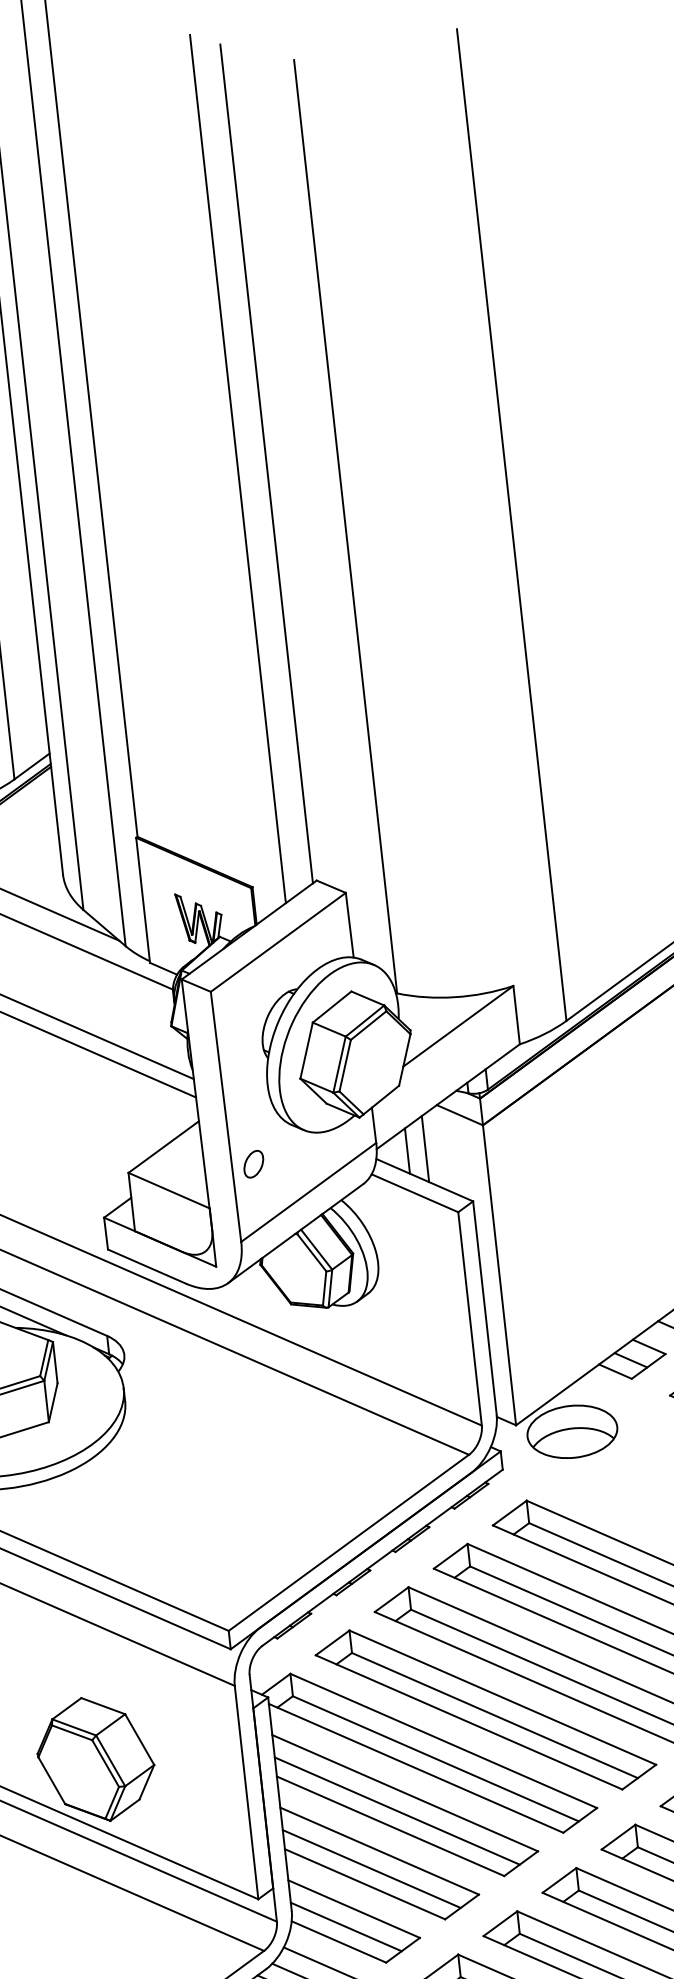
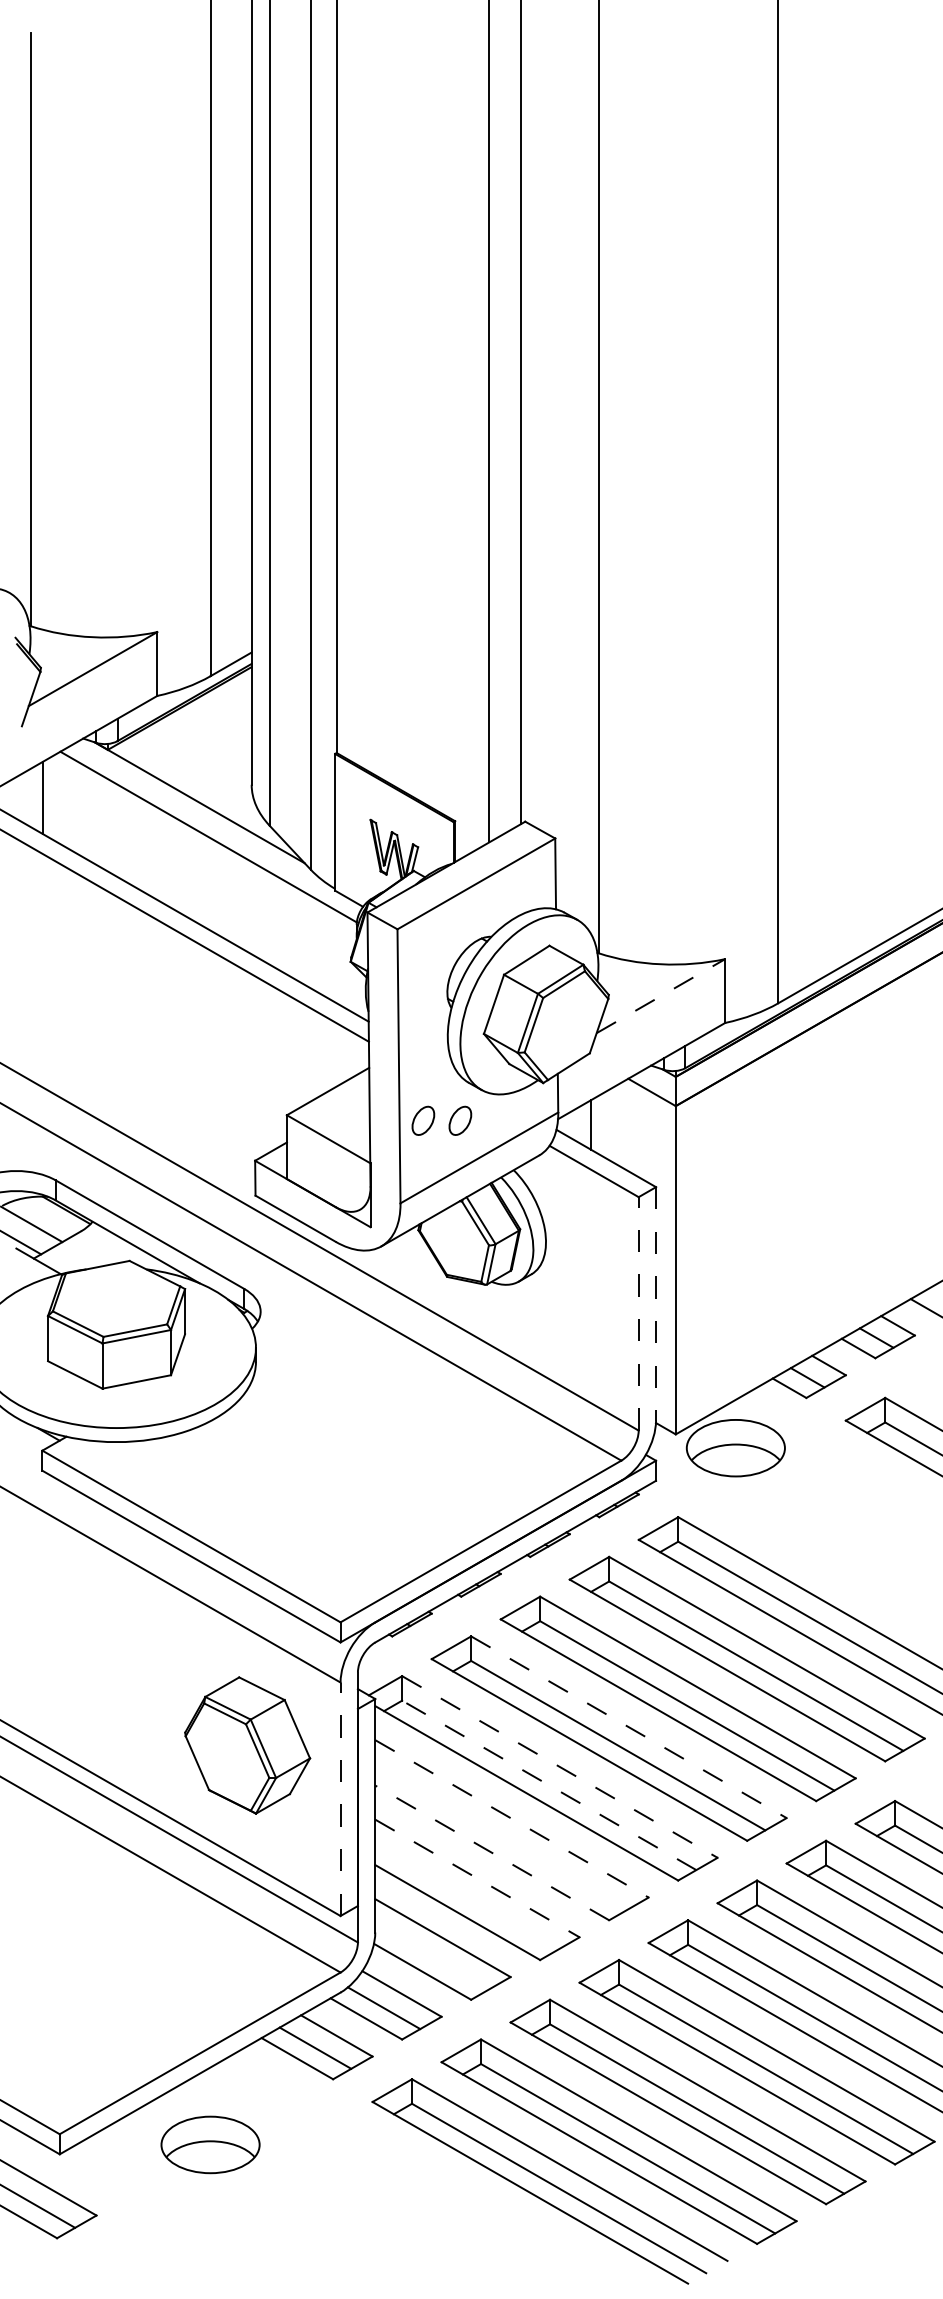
line: (458, 1025) -> (661, 995), solid -> dashed
line: (425, 1148) -> (610, 1124), removed
part: (287, 1160) -> (460, 1120), added
line: (485, 1307) -> (656, 1303), solid -> dashed
line: (469, 1318) -> (638, 1313), solid -> dashed
line: (503, 1697) -> (629, 1727), solid -> dashed
line: (444, 1741) -> (560, 1767), solid -> dashed
line: (436, 1758) -> (549, 1785), solid -> dashed
part: (95, 1759) -> (247, 1745), moved
line: (246, 1792) -> (340, 1799), solid -> dashed
line: (404, 1792) -> (511, 1818), solid -> dashed
line: (397, 1810) -> (501, 1836), removed
line: (390, 1825) -> (492, 1852), solid -> dashed
line: (379, 1851) -> (477, 1878), solid -> dashed
line: (371, 1868) -> (466, 1896), removed
line: (346, 1926) -> (432, 1956), removed

